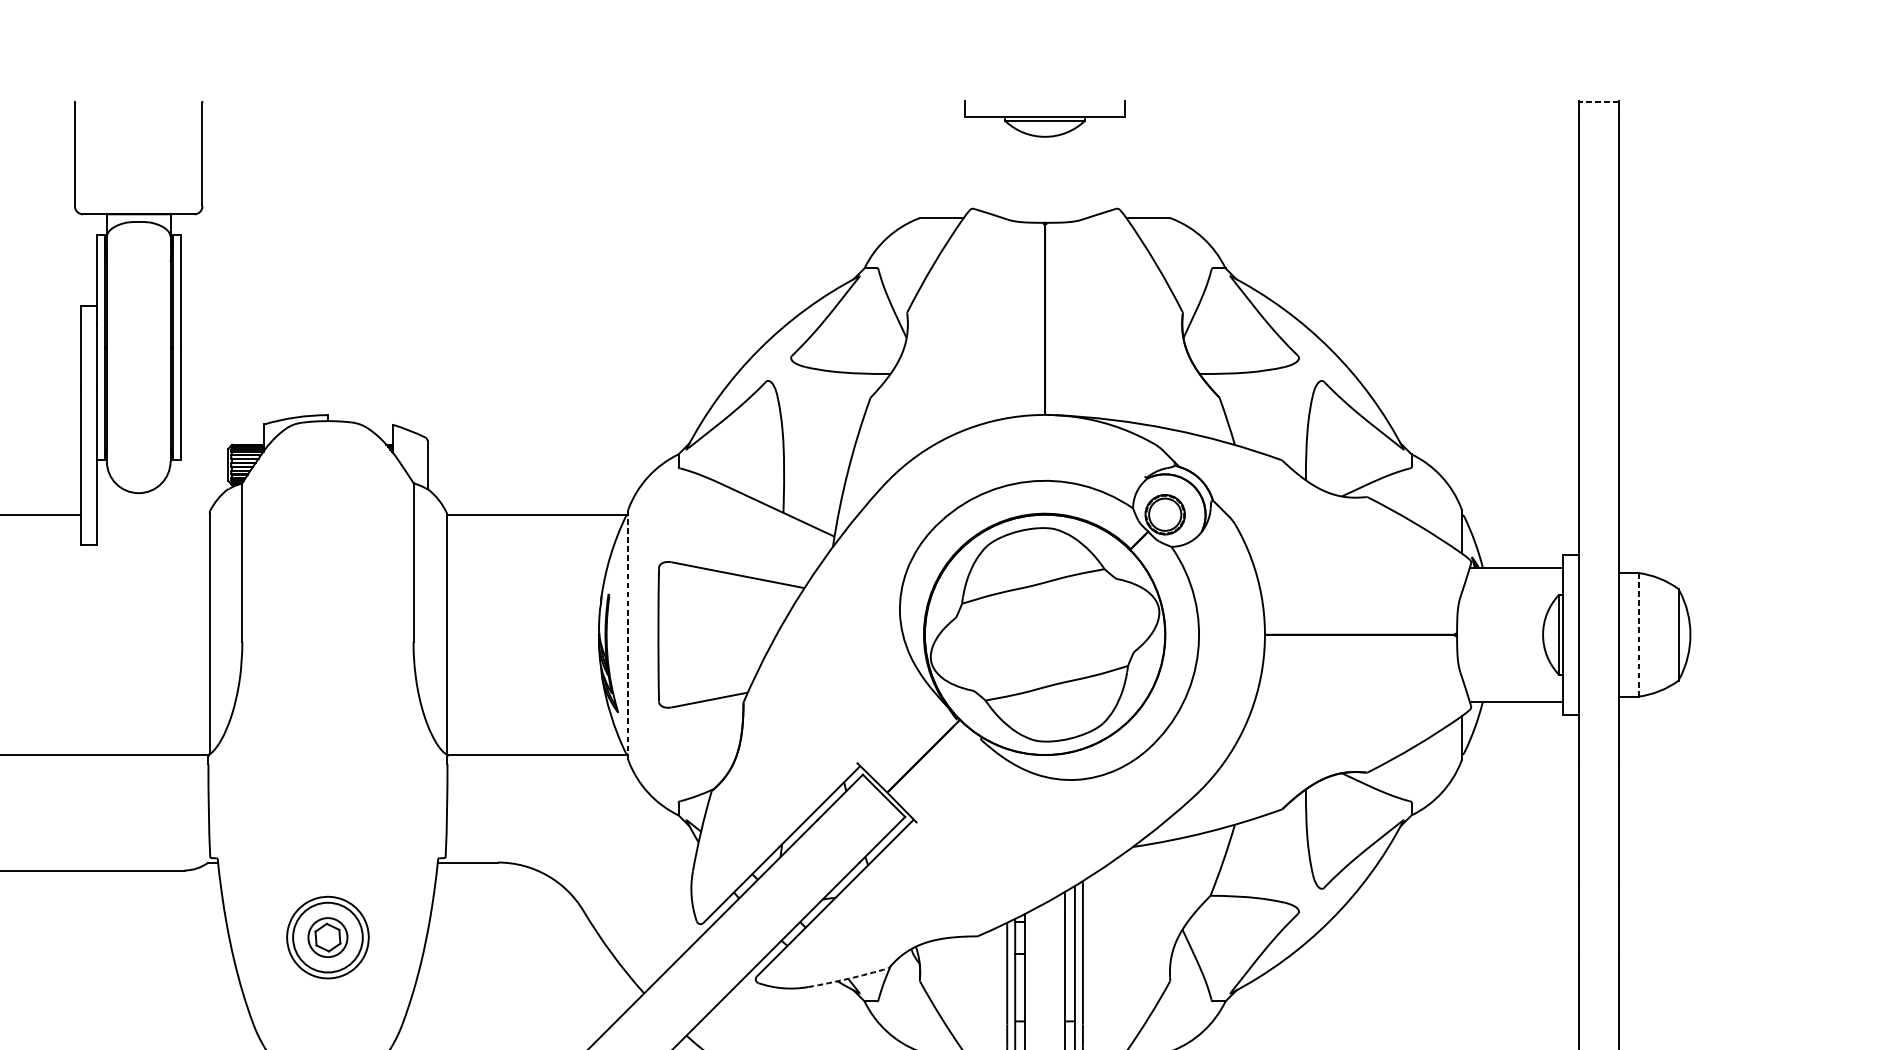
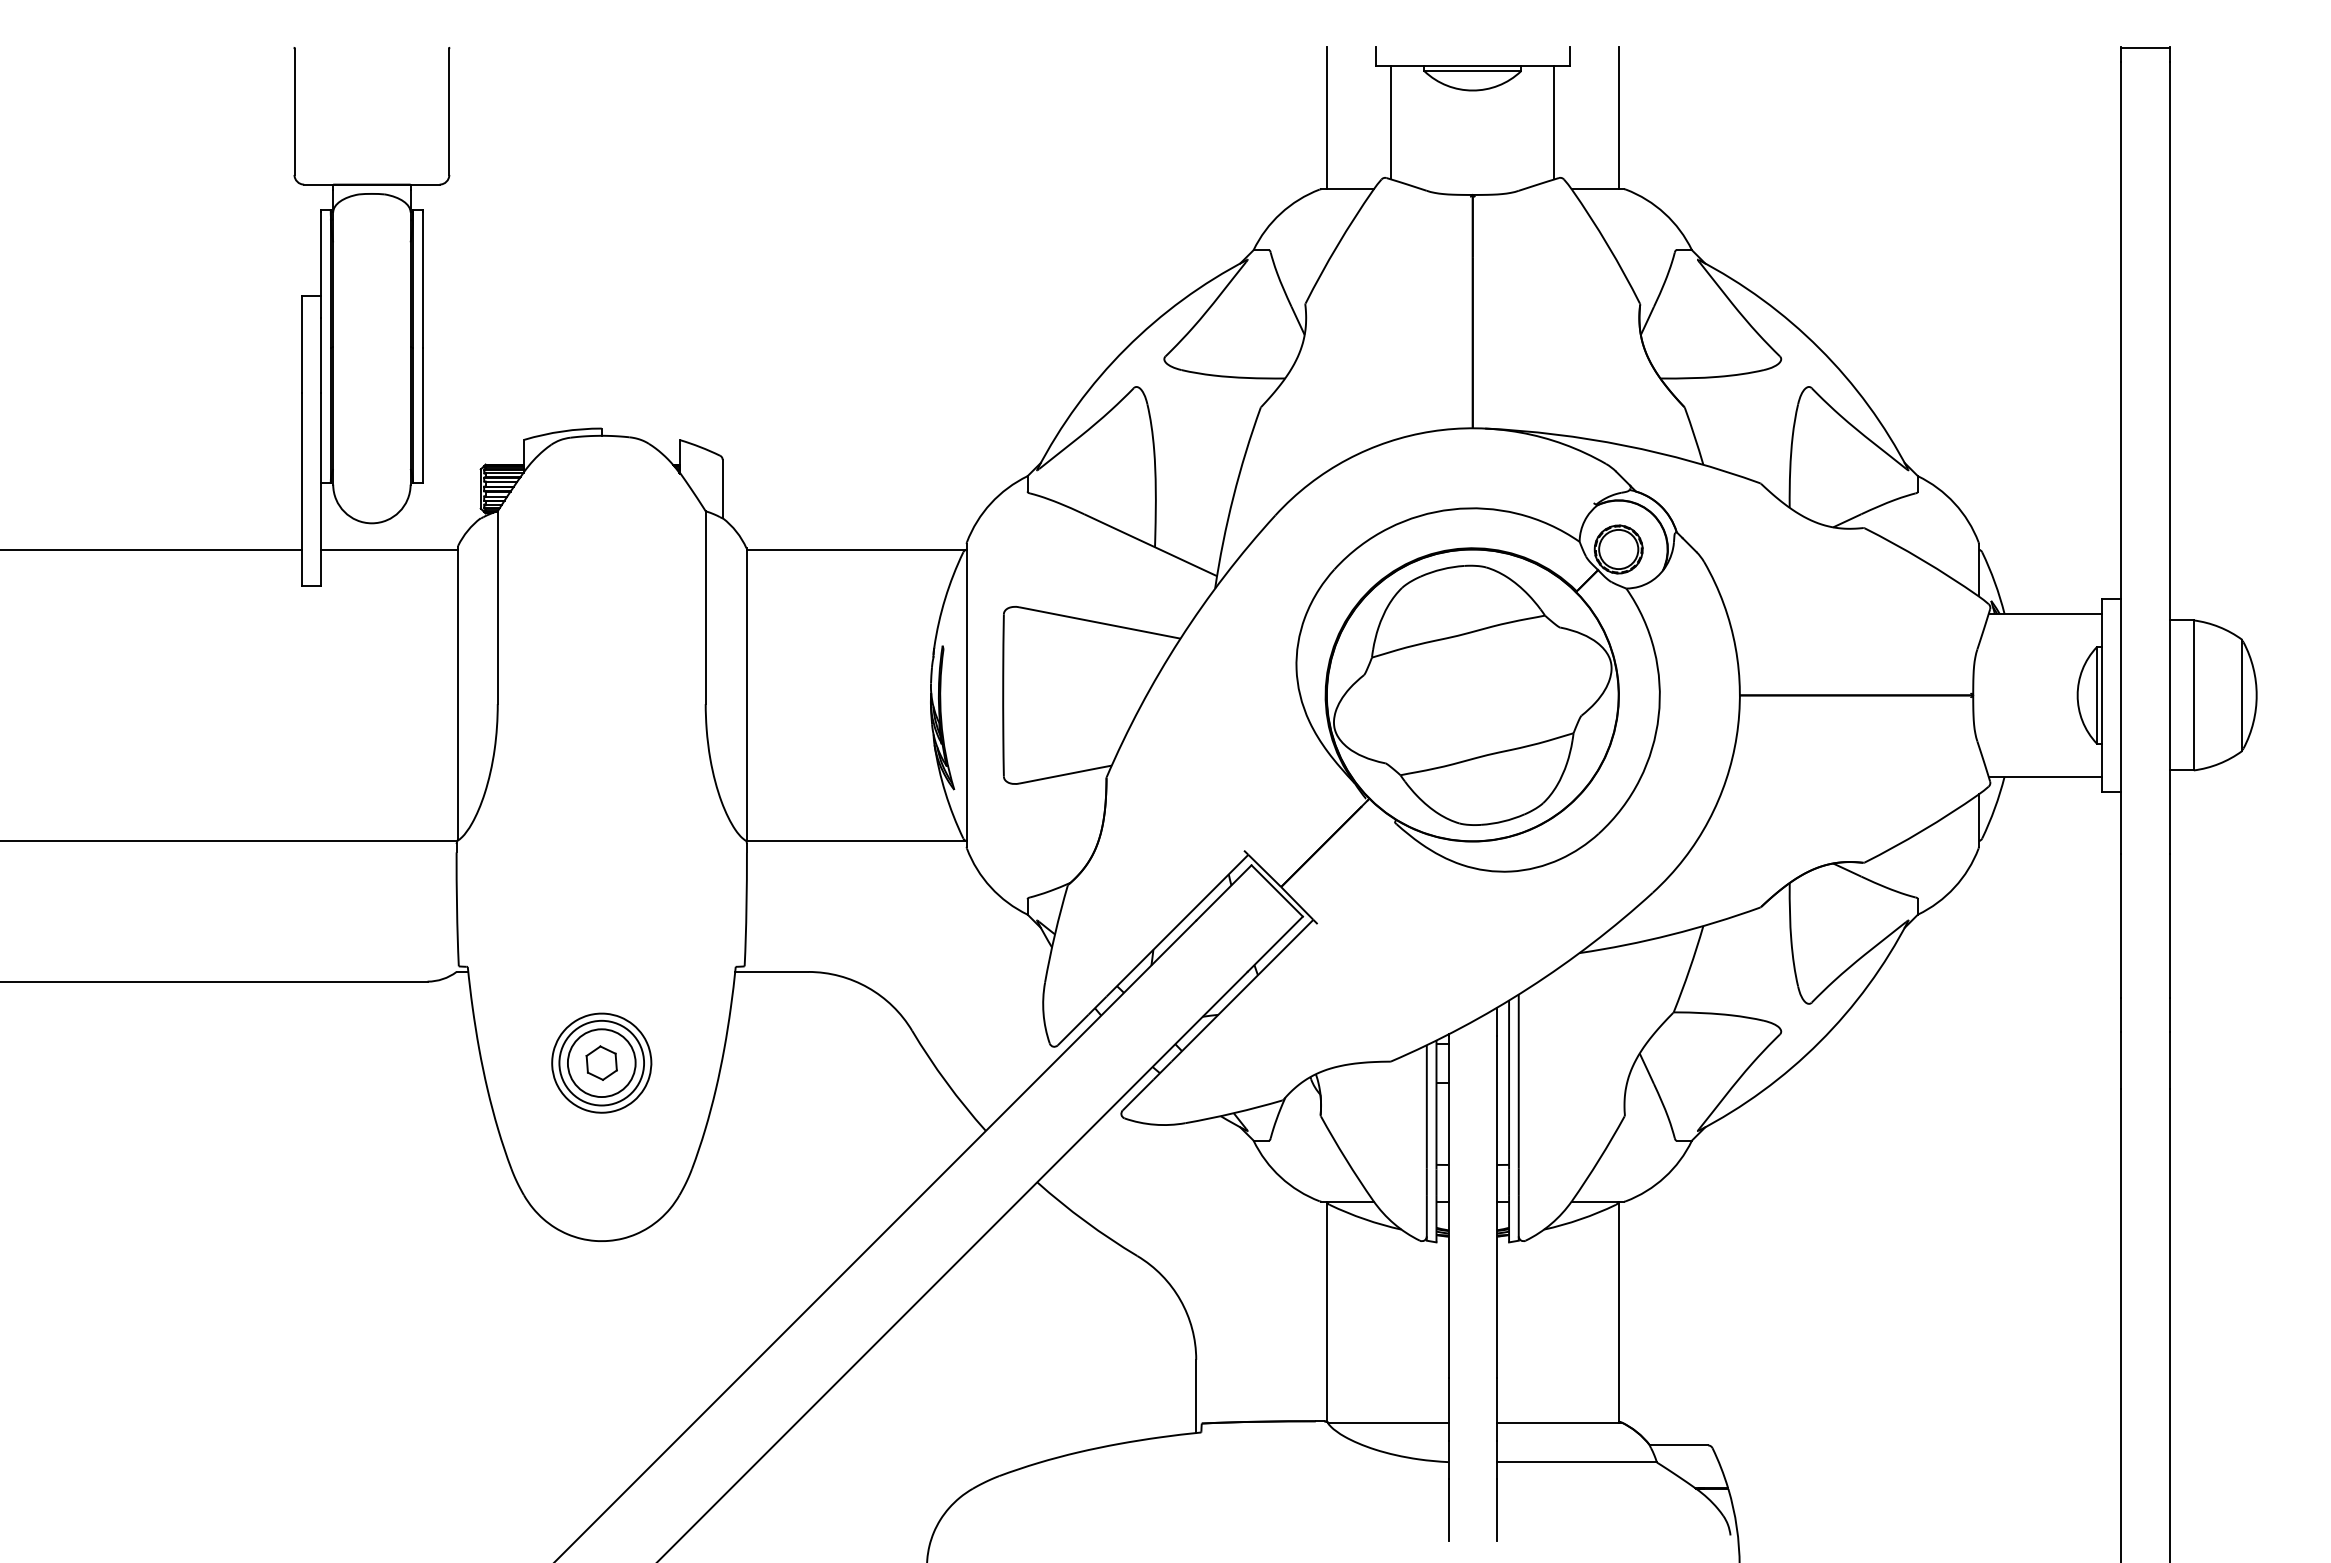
line: (1598, 102) -> (2144, 48), dashed -> solid
line: (924, 159) -> (1326, 117), added
line: (1165, 159) -> (1618, 117), added
line: (978, 163) -> (1391, 122), added
line: (1112, 163) -> (1554, 122), added
line: (153, 514) -> (389, 549), added
line: (628, 634) -> (966, 695), dashed -> solid
line: (1638, 634) -> (2193, 694), dashed -> solid
circle: (327, 937) -> (601, 1063), size x1.43
arc: (848, 979) -> (1234, 1113), dashed -> solid

